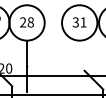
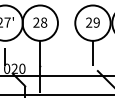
text: (79, 22) -> (92, 22), 31 -> 29
line: (79, 53) -> (92, 53), added

